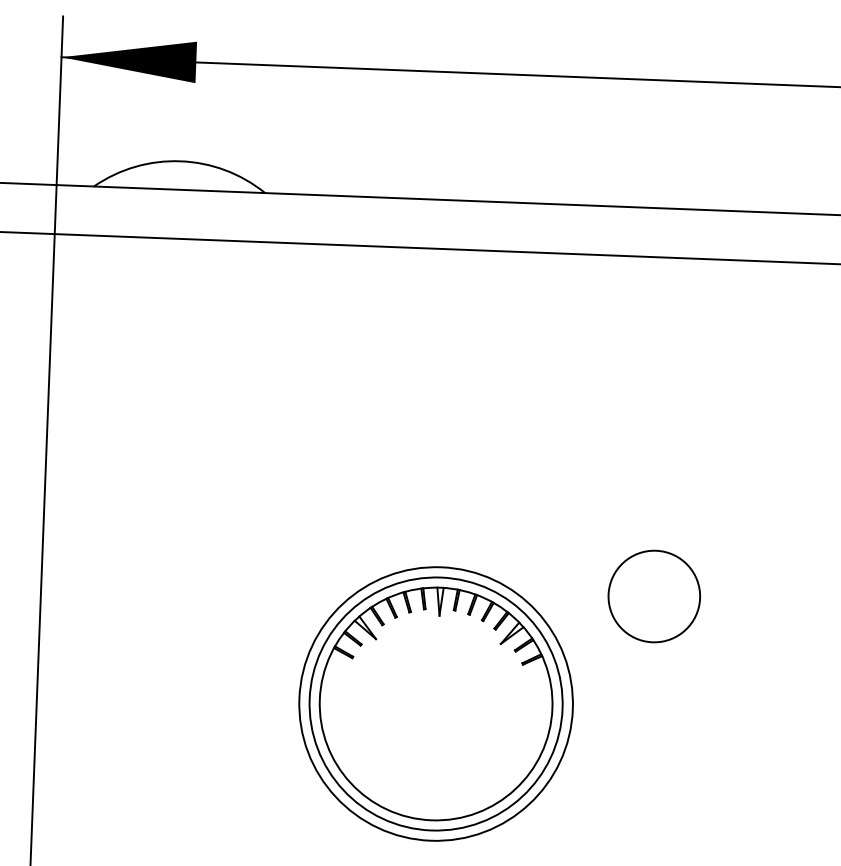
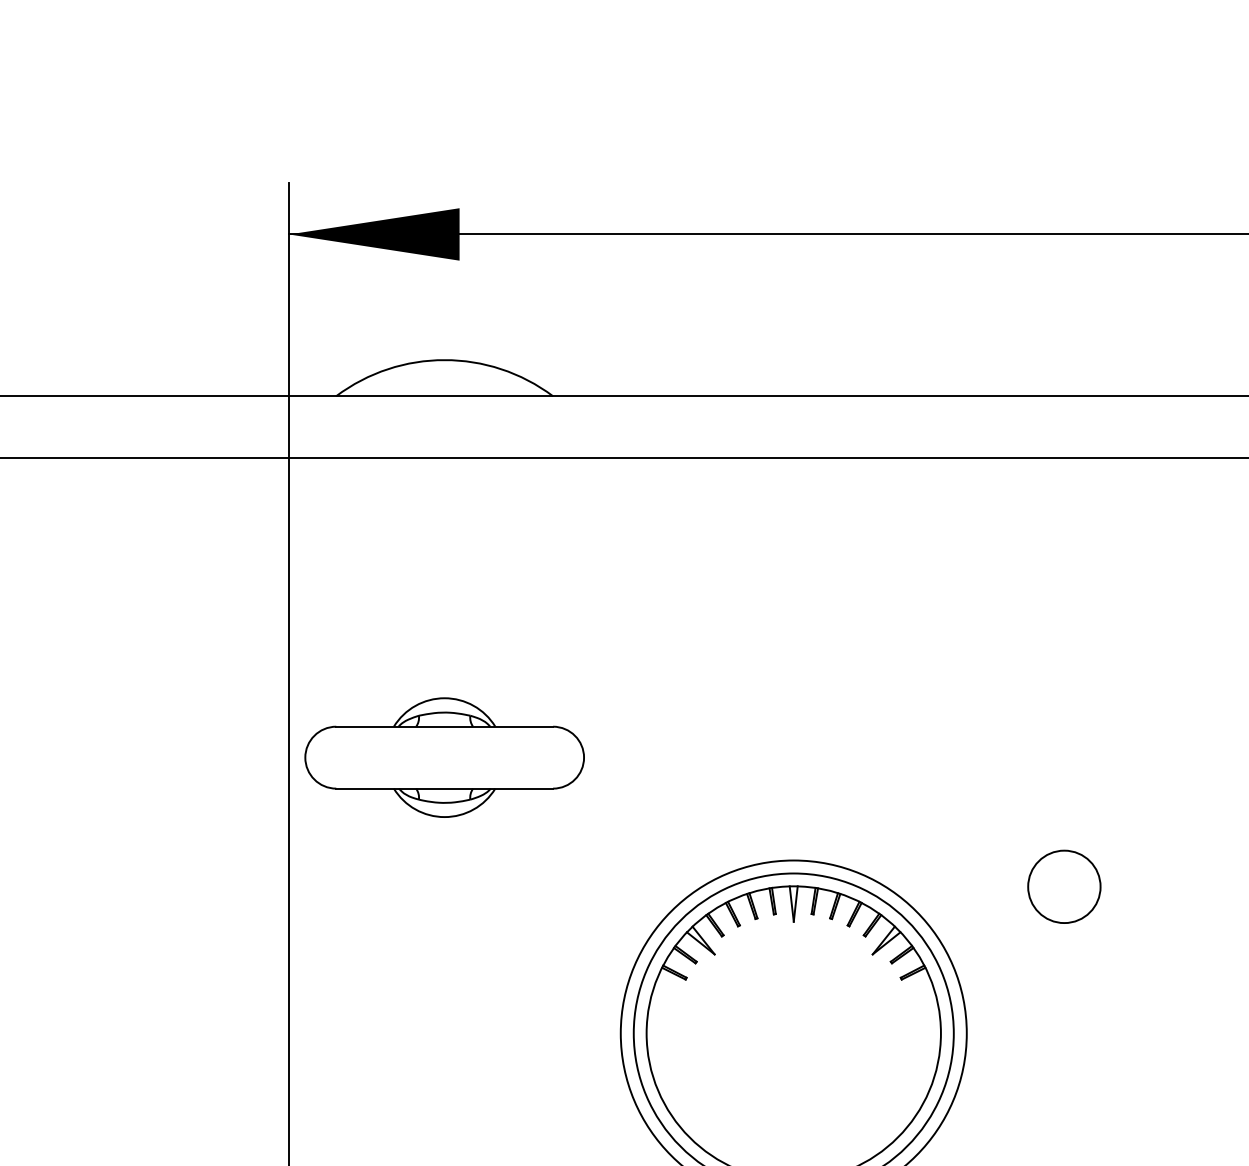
part: (168, 475) -> (444, 757), added
circle: (654, 596) -> (1064, 886), size x0.62

